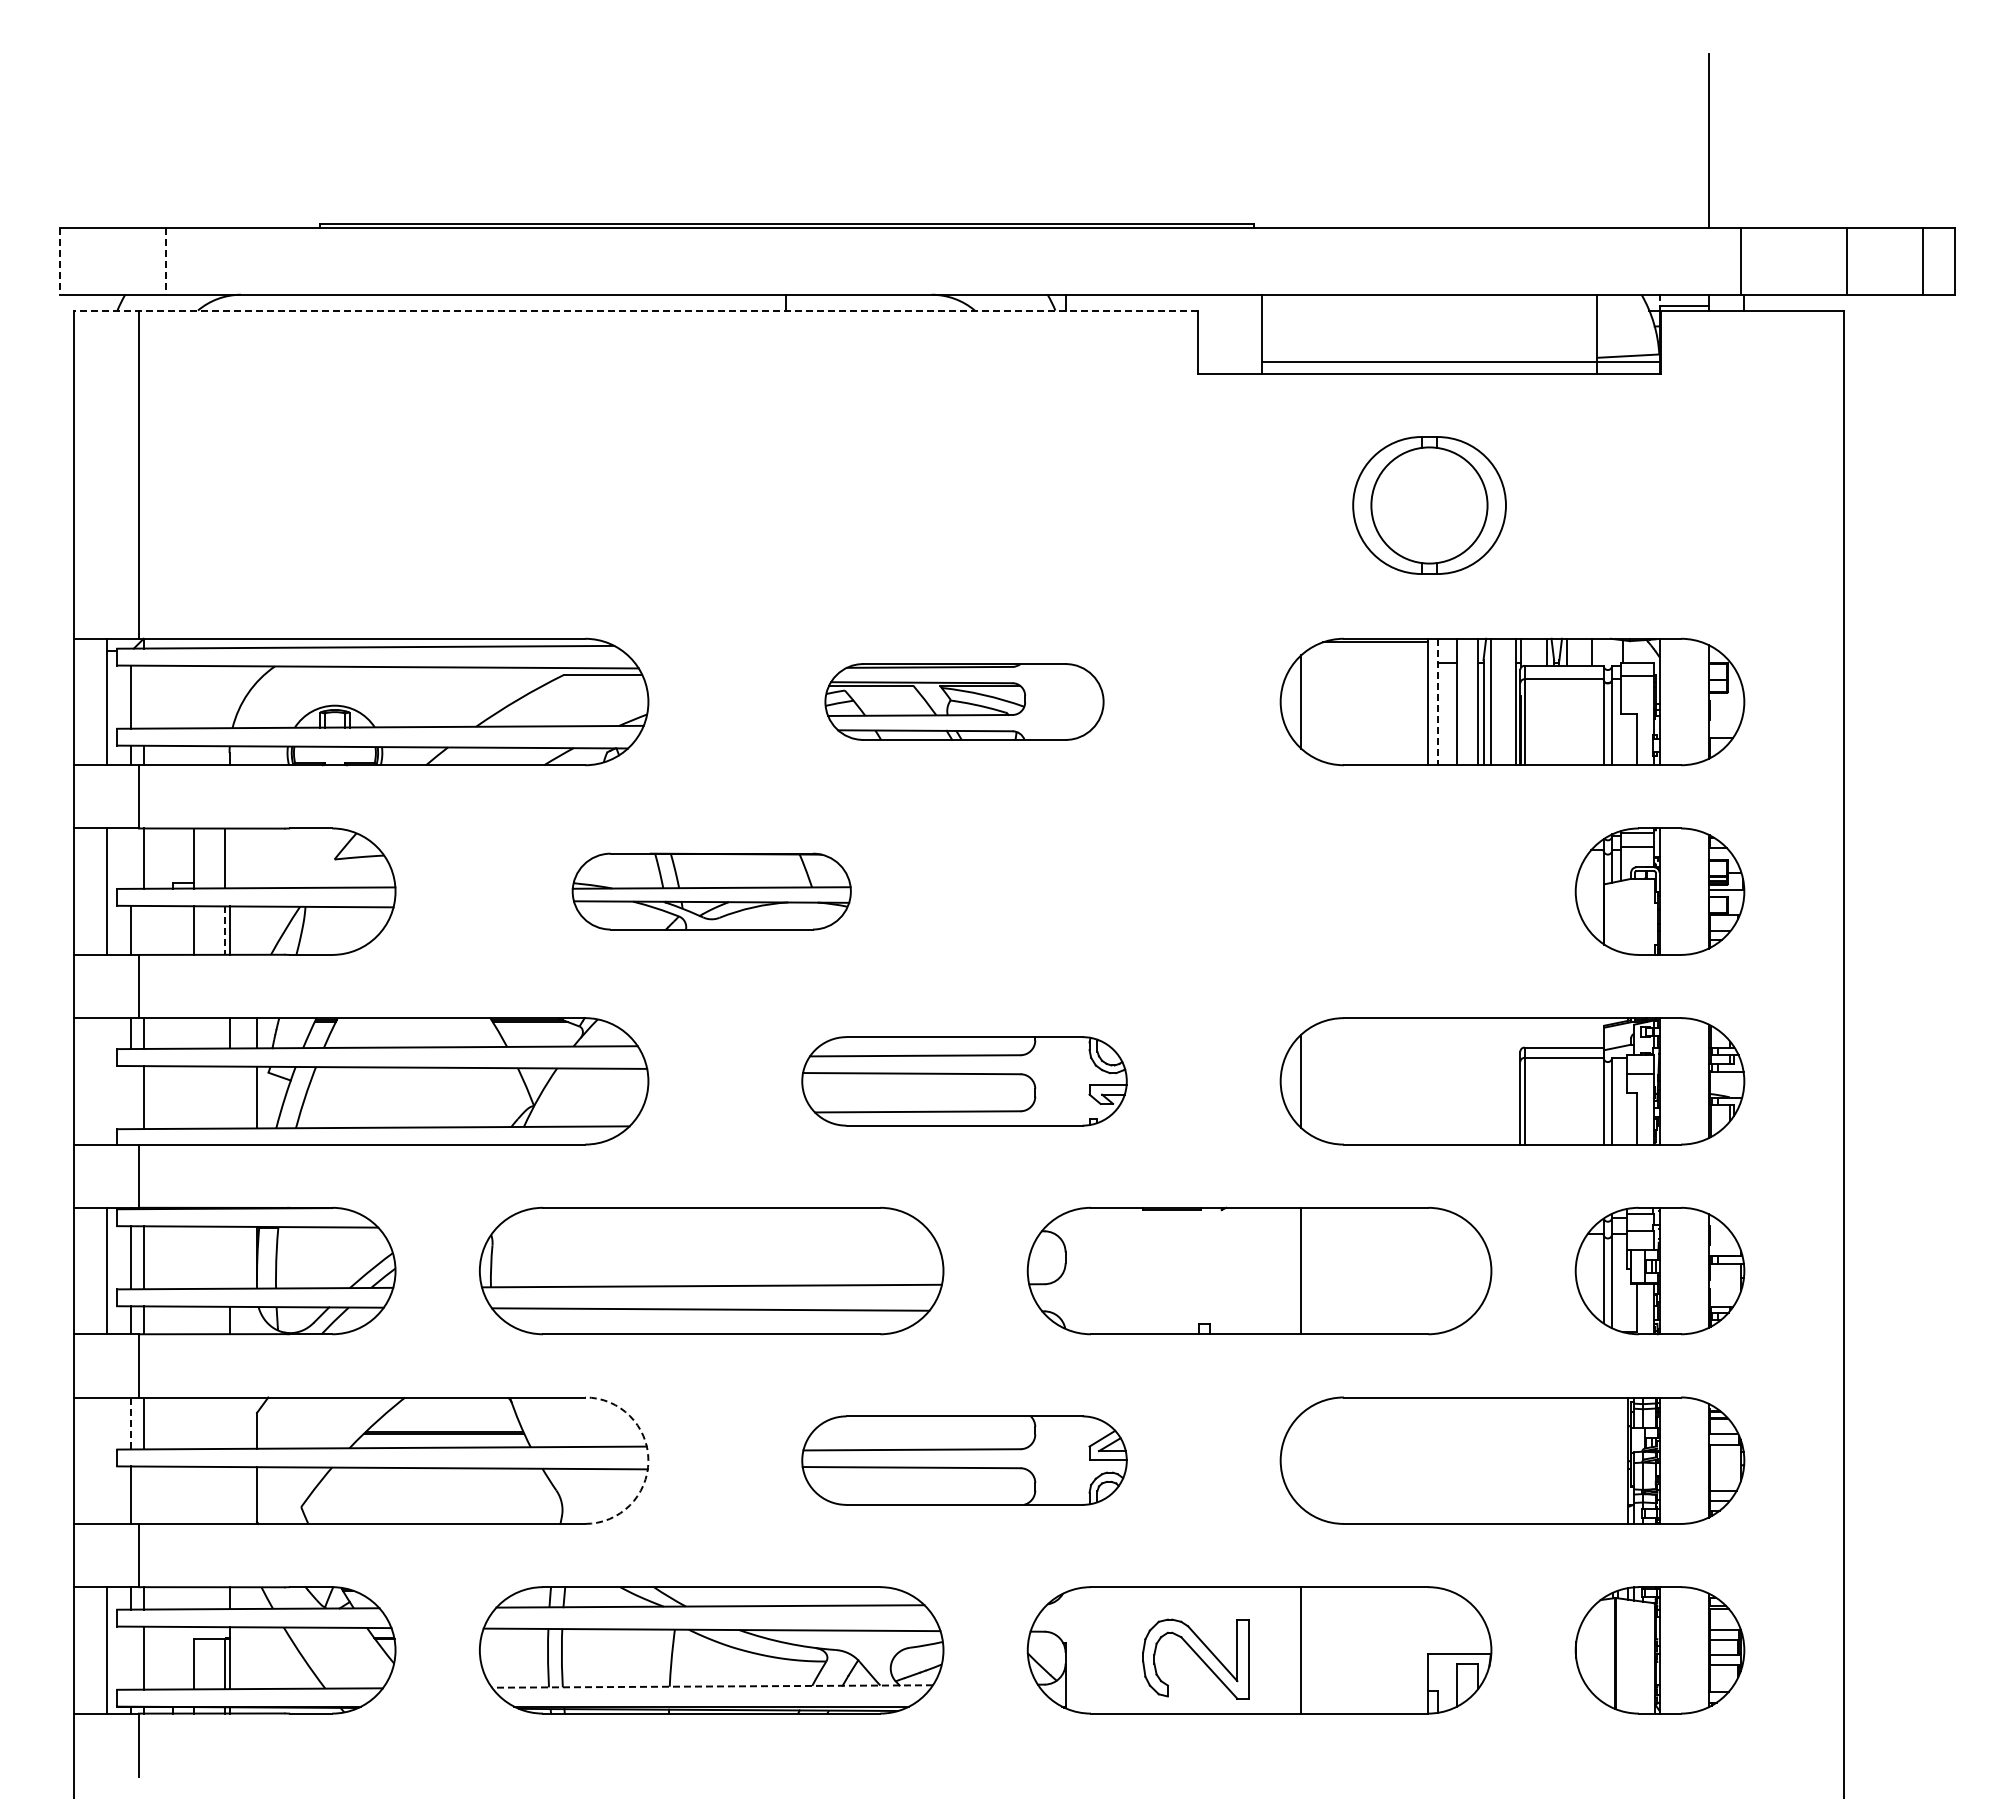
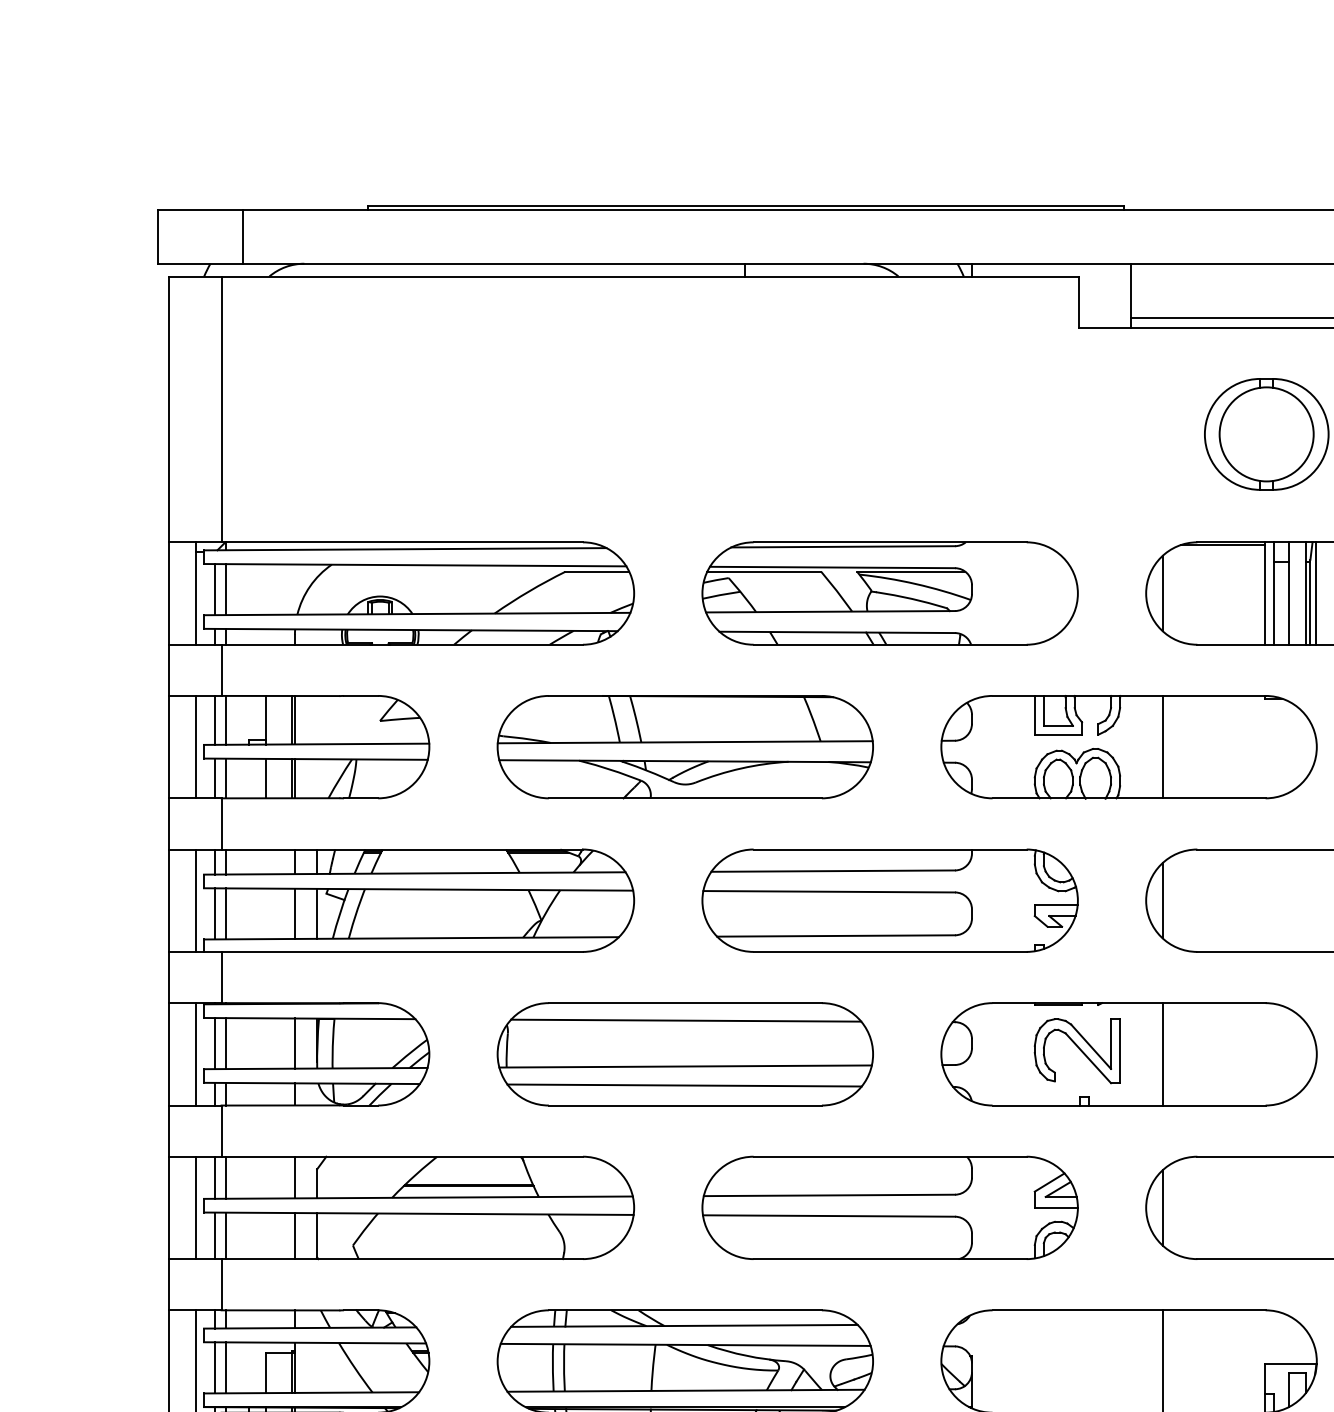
line: (60, 261) -> (158, 236), dashed -> solid
line: (165, 261) -> (243, 236), dashed -> solid
line: (635, 310) -> (623, 276), dashed -> solid
line: (144, 696) -> (226, 589), added
part: (964, 701) -> (890, 593), size x1.67
line: (1438, 702) -> (1273, 593), dashed -> solid
line: (131, 858) -> (215, 720), added
line: (229, 858) -> (294, 720), added
part: (711, 891) -> (685, 746), size x1.67
part: (1259, 891) -> (1129, 746), added
line: (144, 929) -> (226, 777), added
line: (225, 931) -> (291, 779), dashed -> solid
line: (107, 1081) -> (196, 900), added
part: (964, 1081) -> (890, 900), size x1.43
line: (131, 1097) -> (215, 913), added
line: (229, 1097) -> (294, 913), added
line: (712, 1229) -> (686, 1020), added
line: (229, 1257) -> (294, 1043), added
line: (229, 1422) -> (294, 1176), added
line: (131, 1423) -> (215, 1177), dashed -> solid
line: (107, 1460) -> (196, 1207), added
arc: (648, 1460) -> (634, 1207), dashed -> solid
part: (964, 1460) -> (890, 1207), size x1.43
line: (1301, 1460) -> (1163, 1207), added
line: (144, 1494) -> (226, 1235), added
line: (229, 1495) -> (294, 1236), added
line: (131, 1657) -> (215, 1367), added
part: (1195, 1658) -> (1077, 1050), moved
line: (712, 1686) -> (686, 1390), dashed -> solid

